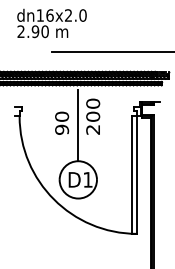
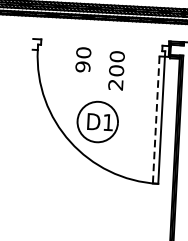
text: (93, 116) -> (116, 70), moved
line: (78, 125) -> (101, 63), removed
line: (132, 175) -> (156, 120), solid -> dashed

